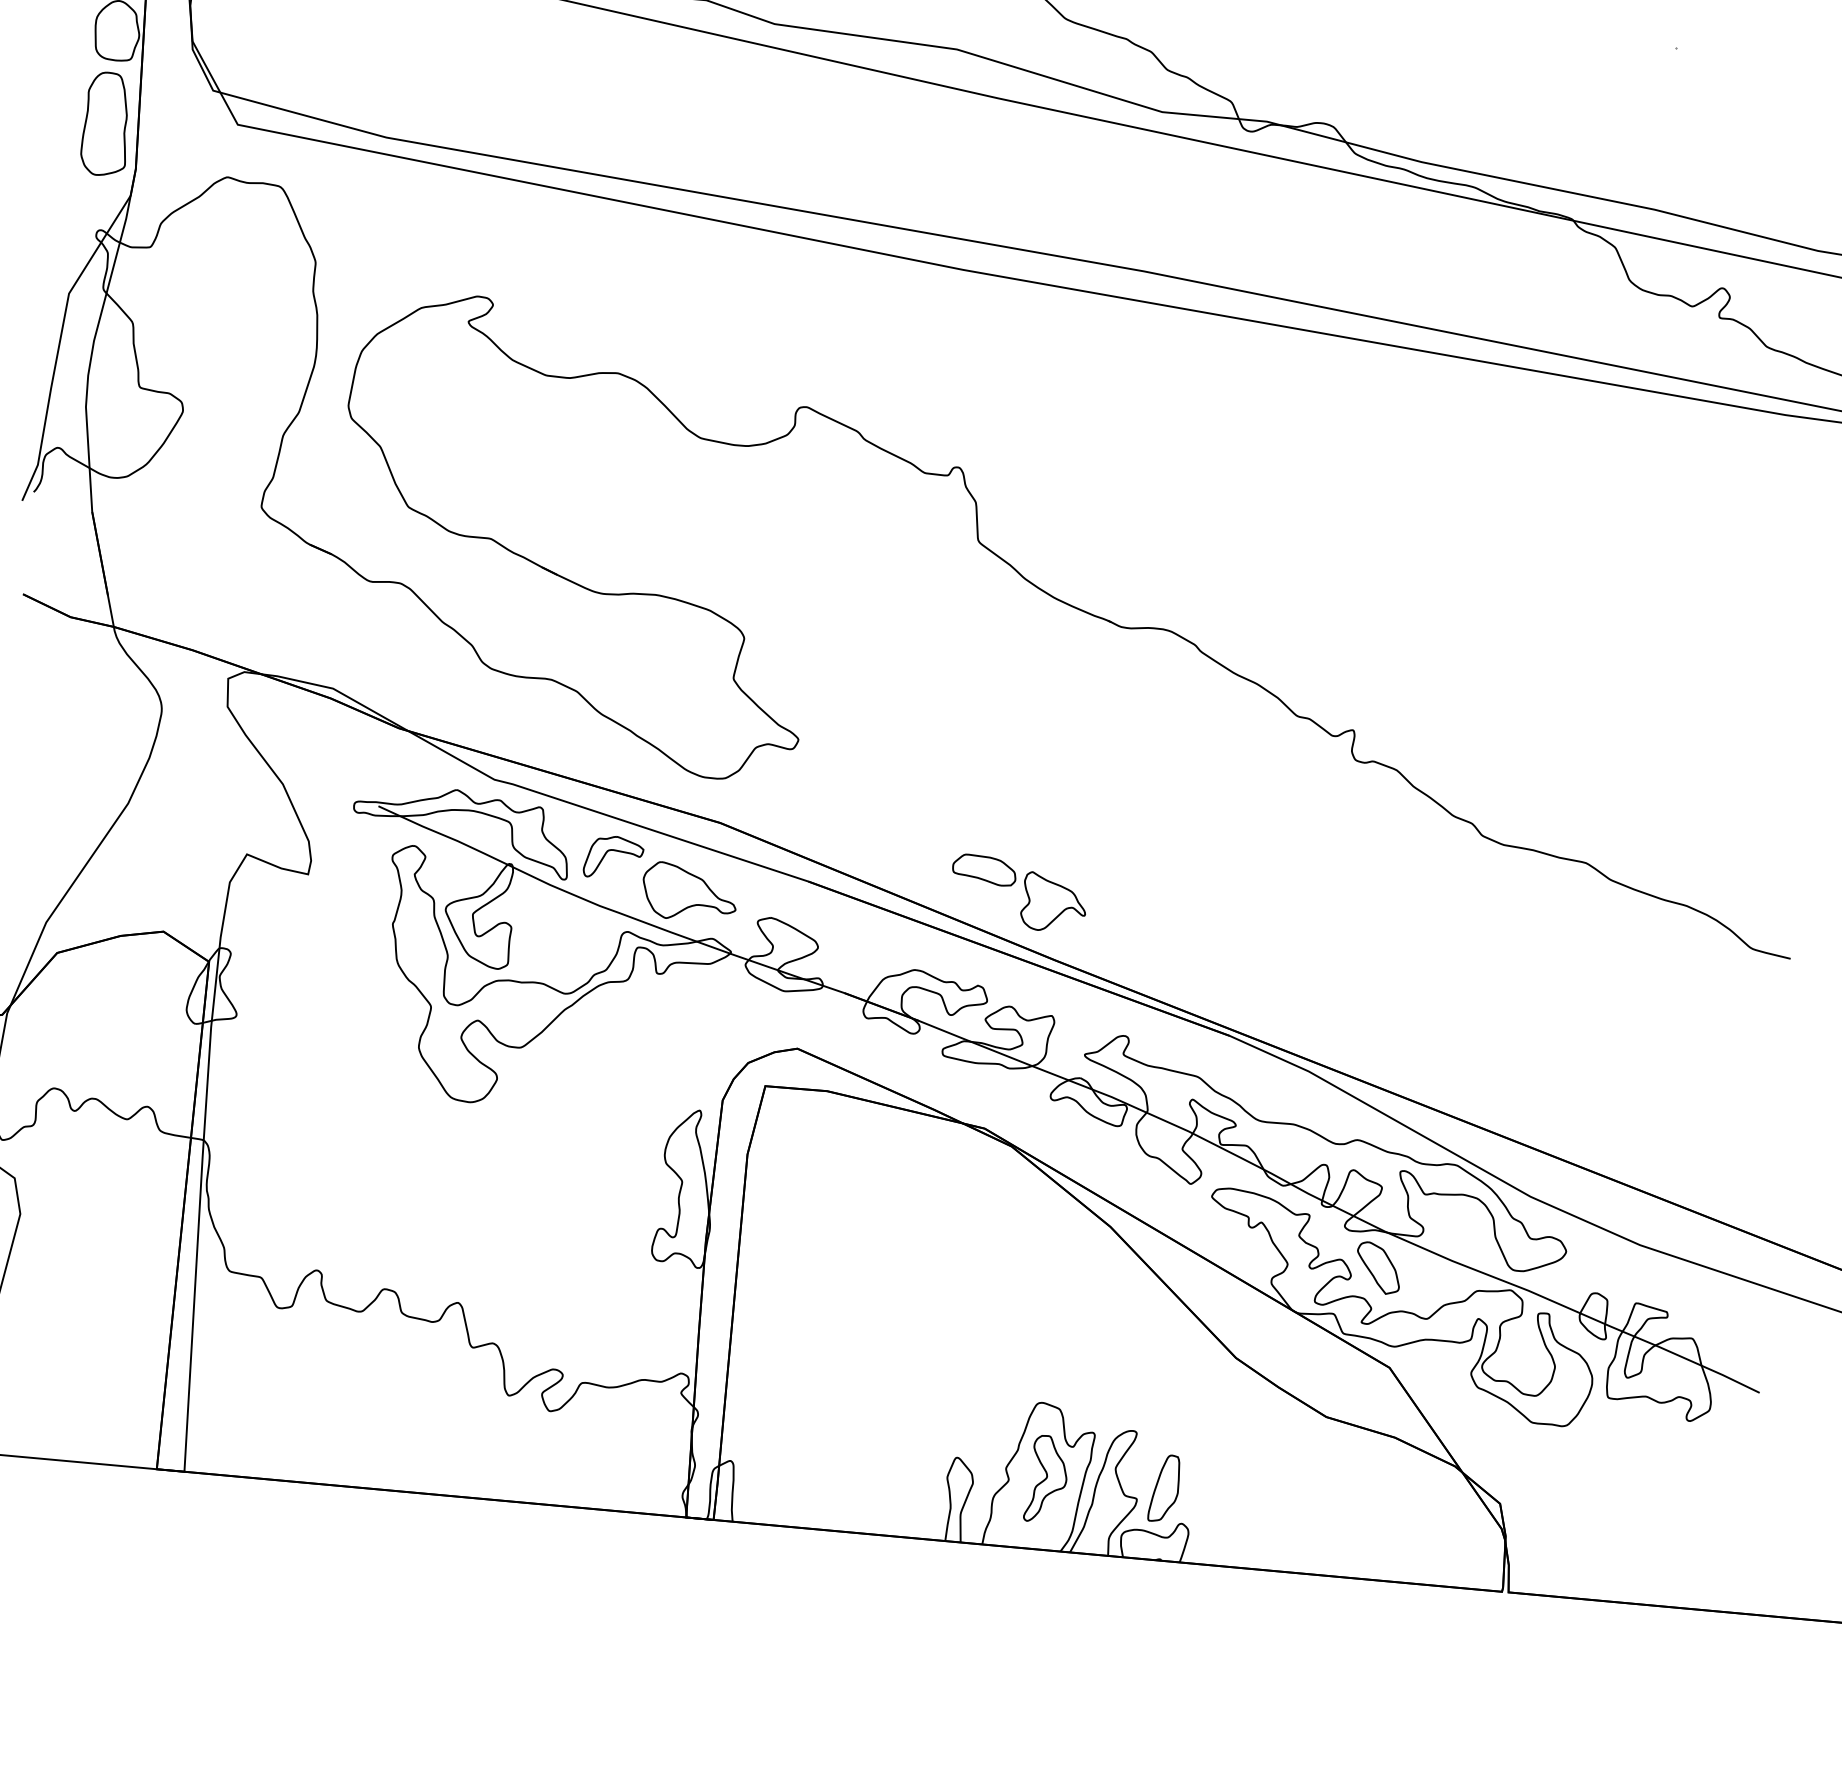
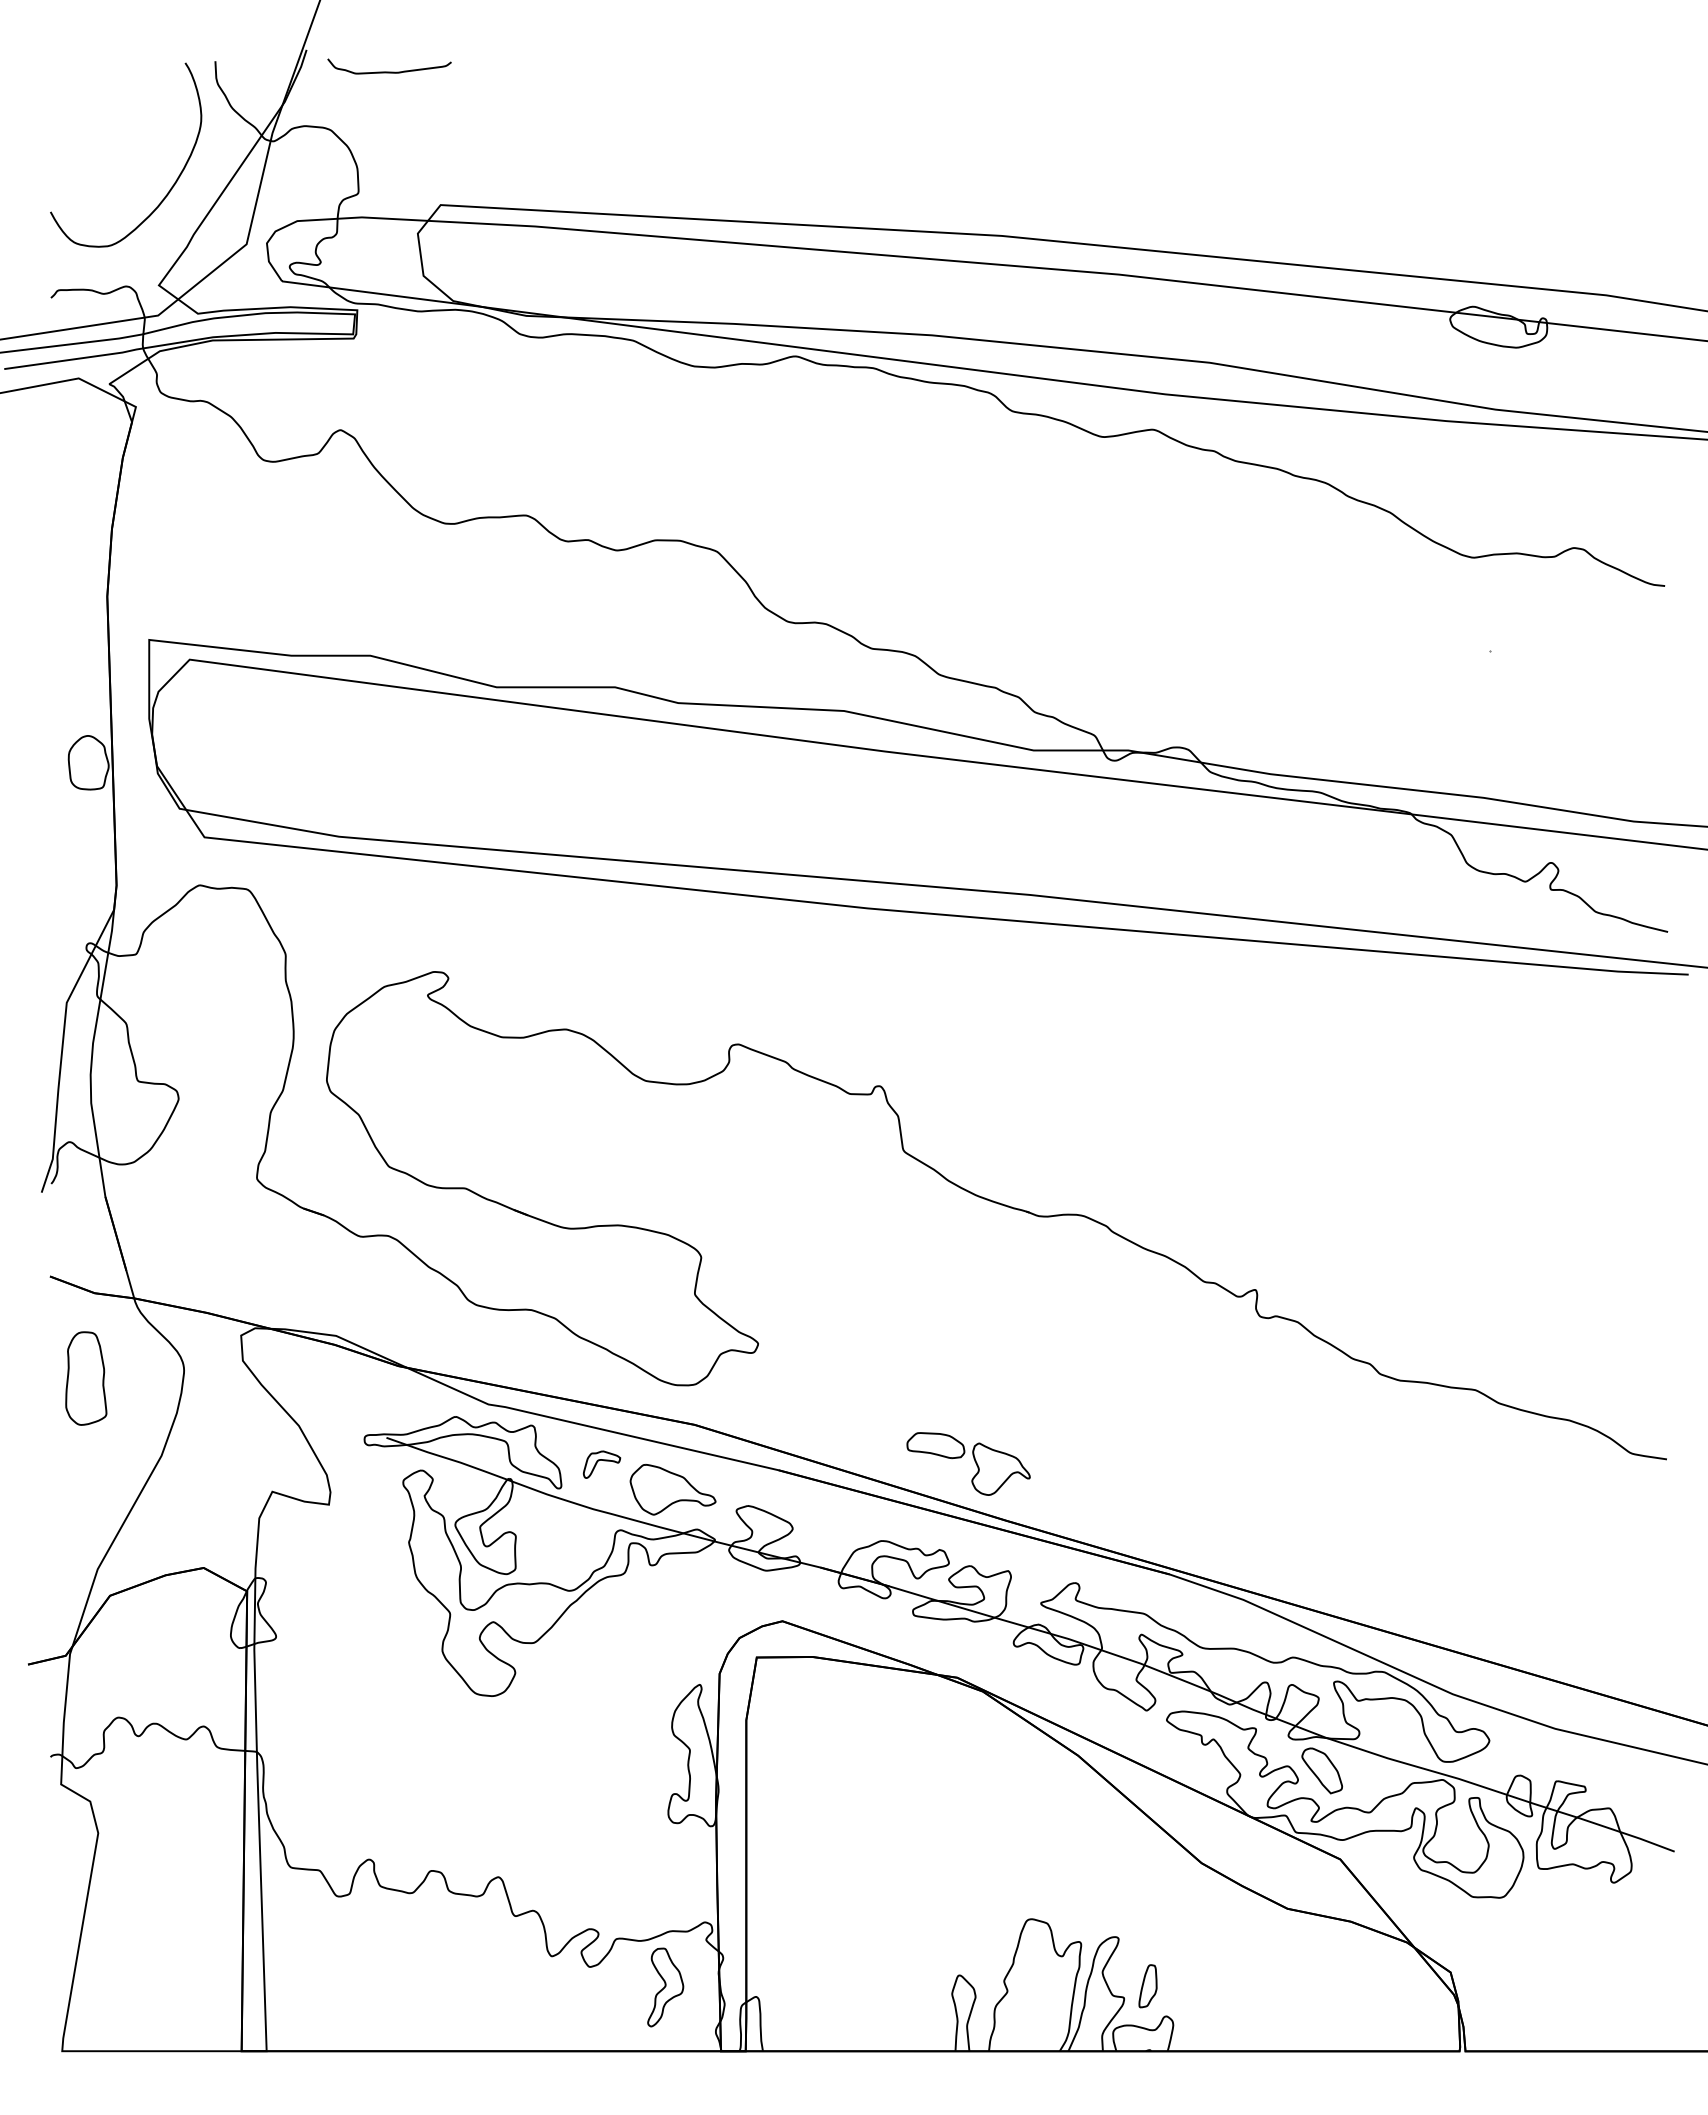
part: (106, 124) -> (86, 1378), moved
part: (613, 857) -> (601, 1464), size x0.7
part: (1046, 1479) -> (665, 1987), moved
part: (1163, 1488) -> (1147, 1986), size x0.7

